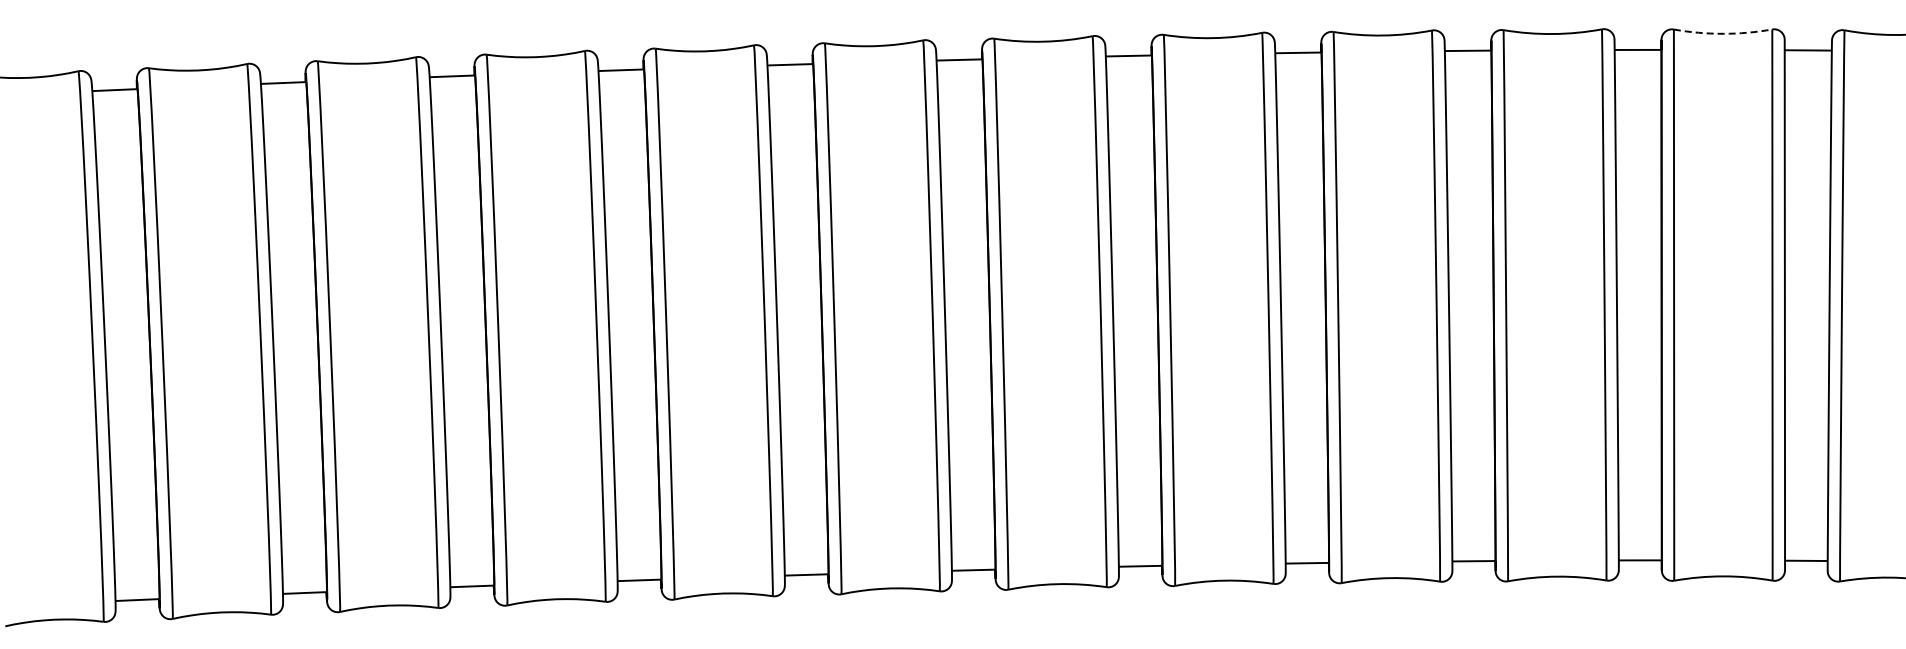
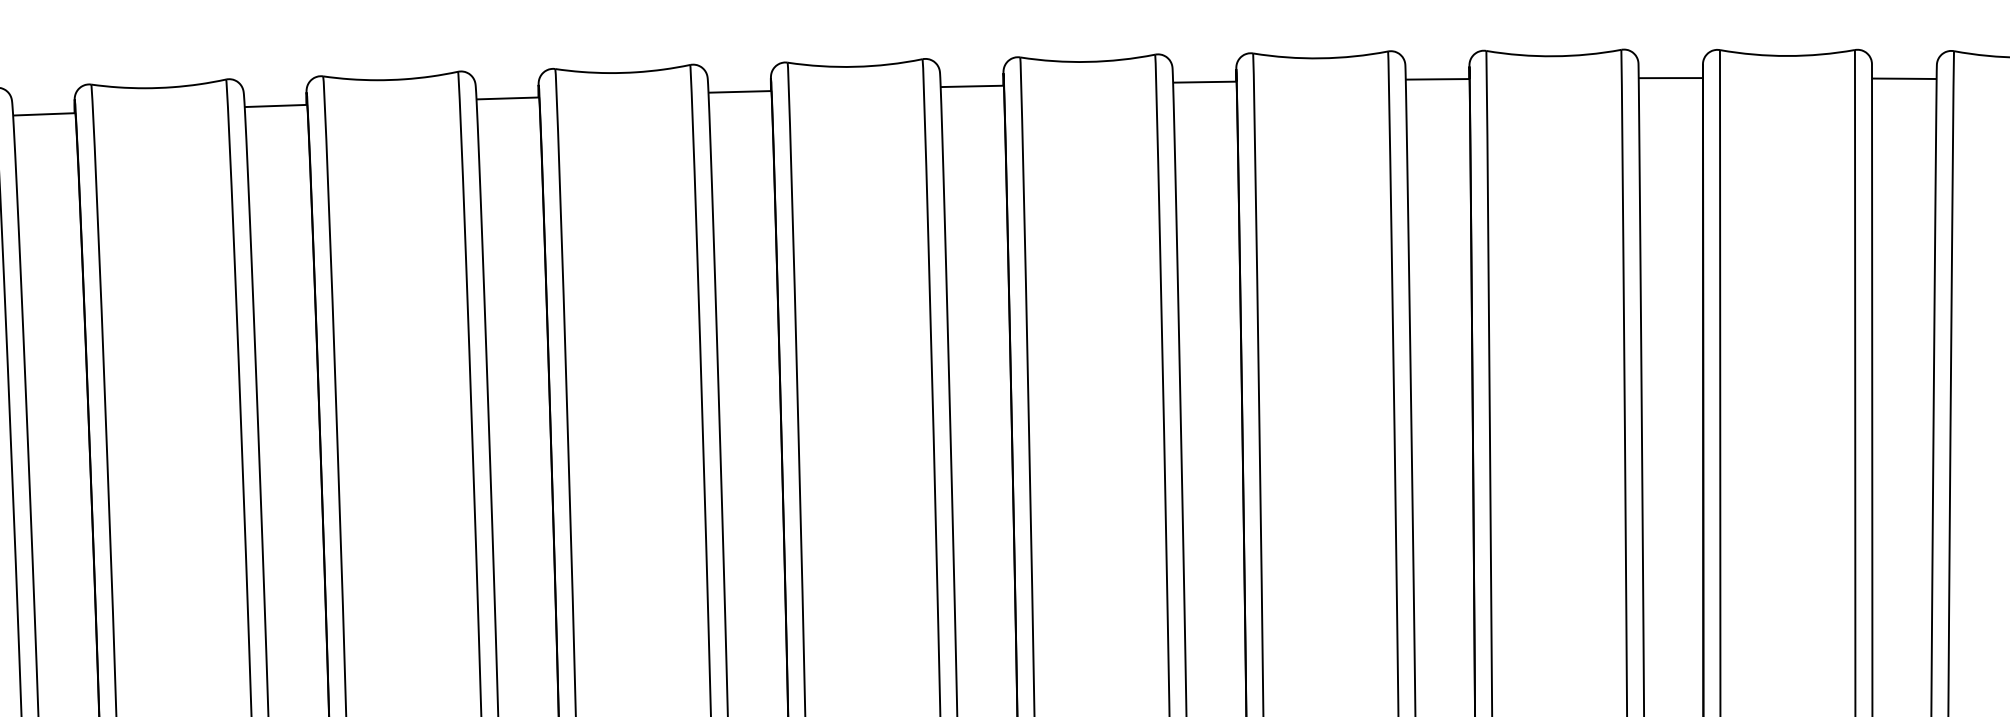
arc: (1723, 33) -> (1788, 55), dashed -> solid

